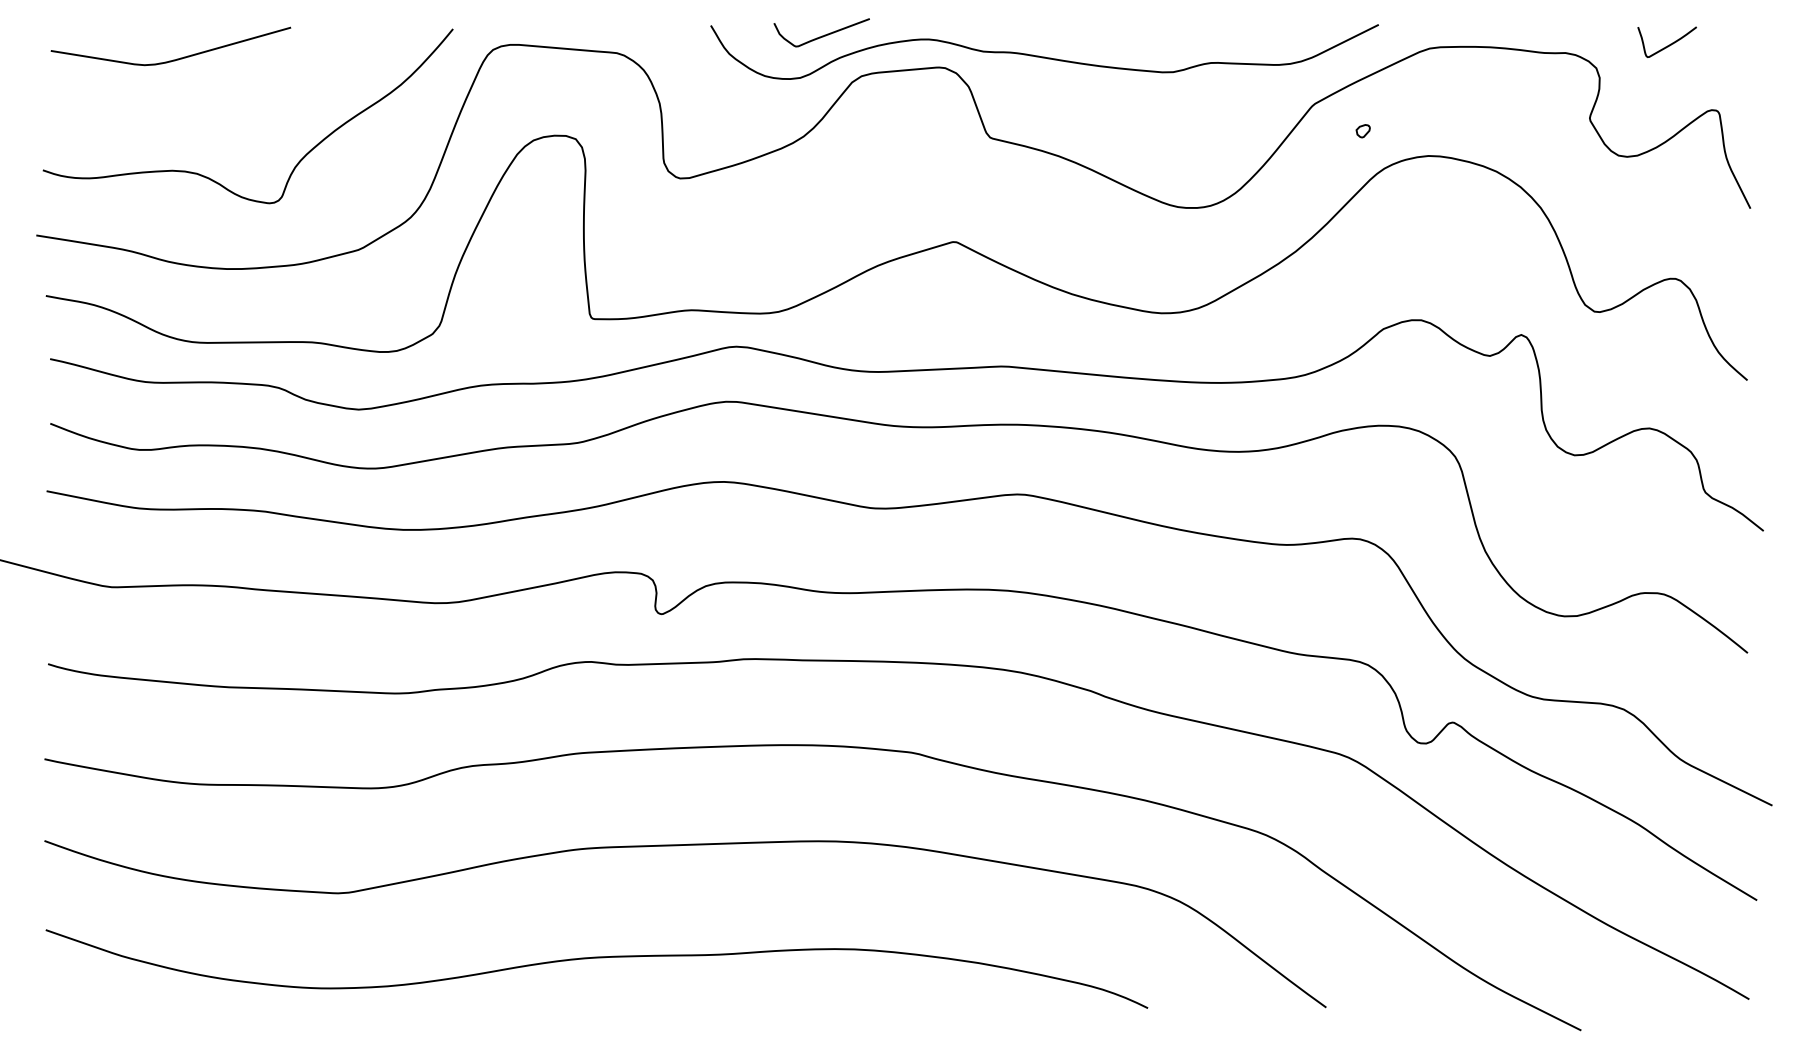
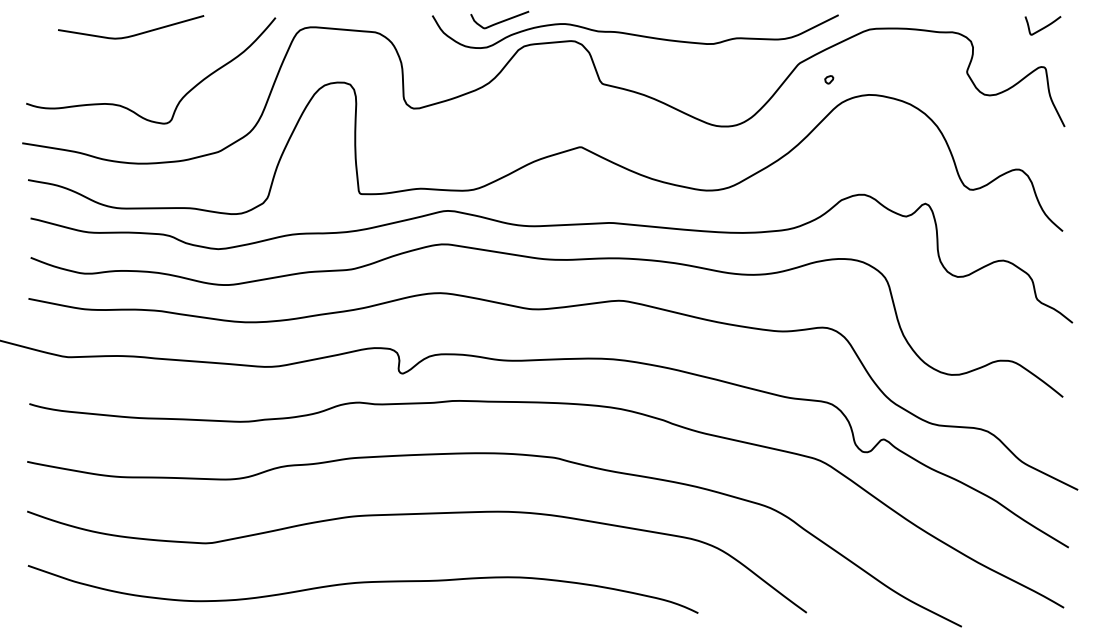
curve: (1666, 45) -> (1042, 27), moved
curve: (174, 58) -> (133, 34), moved

